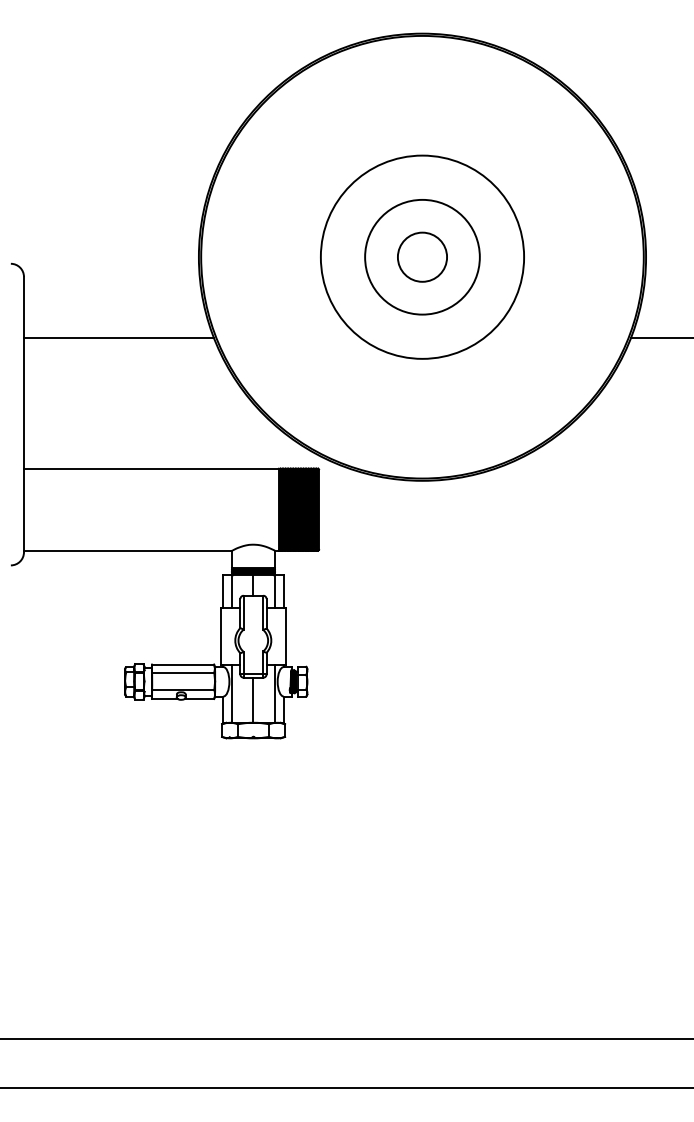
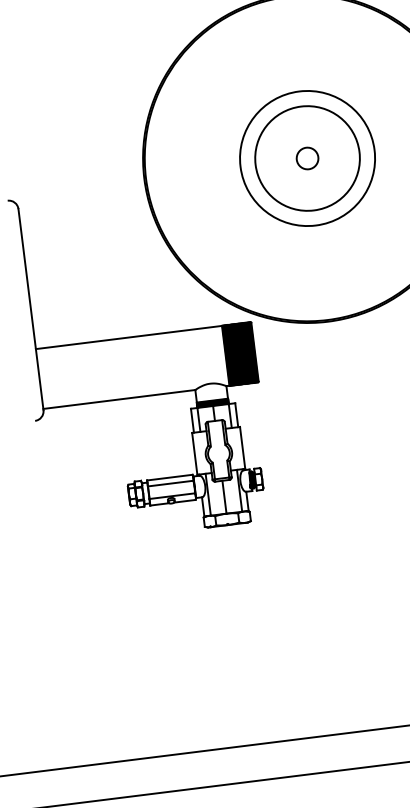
circle: (422, 256) -> (307, 157), size x0.6
circle: (422, 256) -> (307, 157), size x0.7
circle: (422, 256) -> (307, 157), size x1.6
line: (118, 337) -> (92, 244), removed

